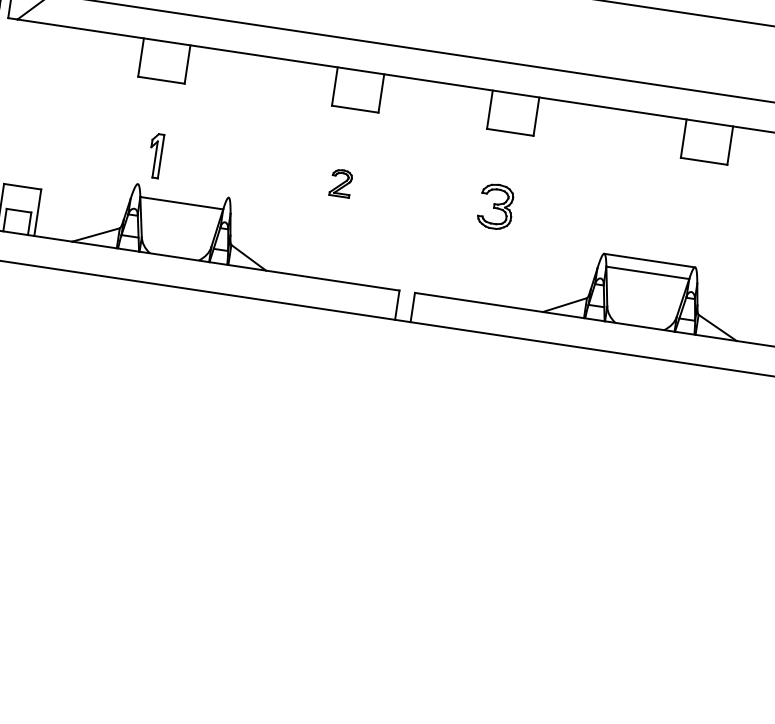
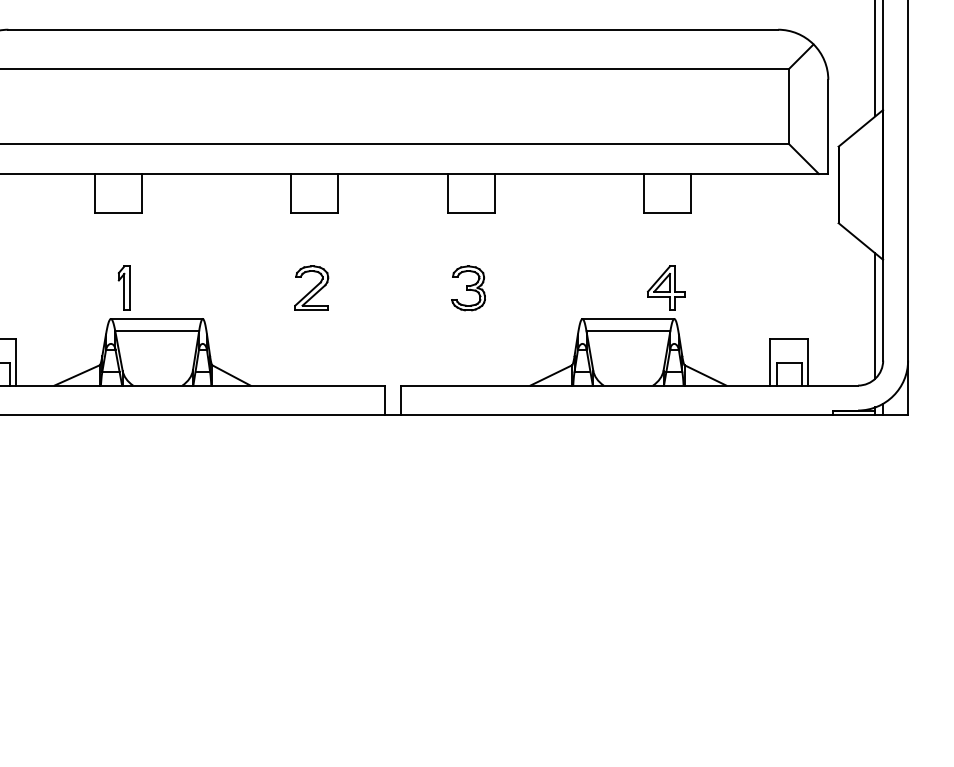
part: (340, 182) -> (311, 287), size x1.67
line: (182, 190) -> (156, 318), added
part: (691, 235) -> (666, 287), added

